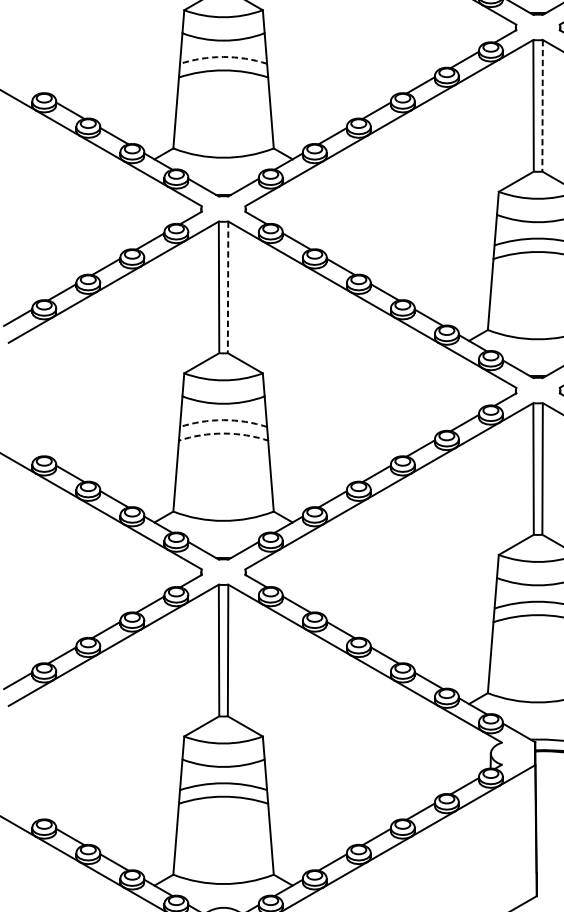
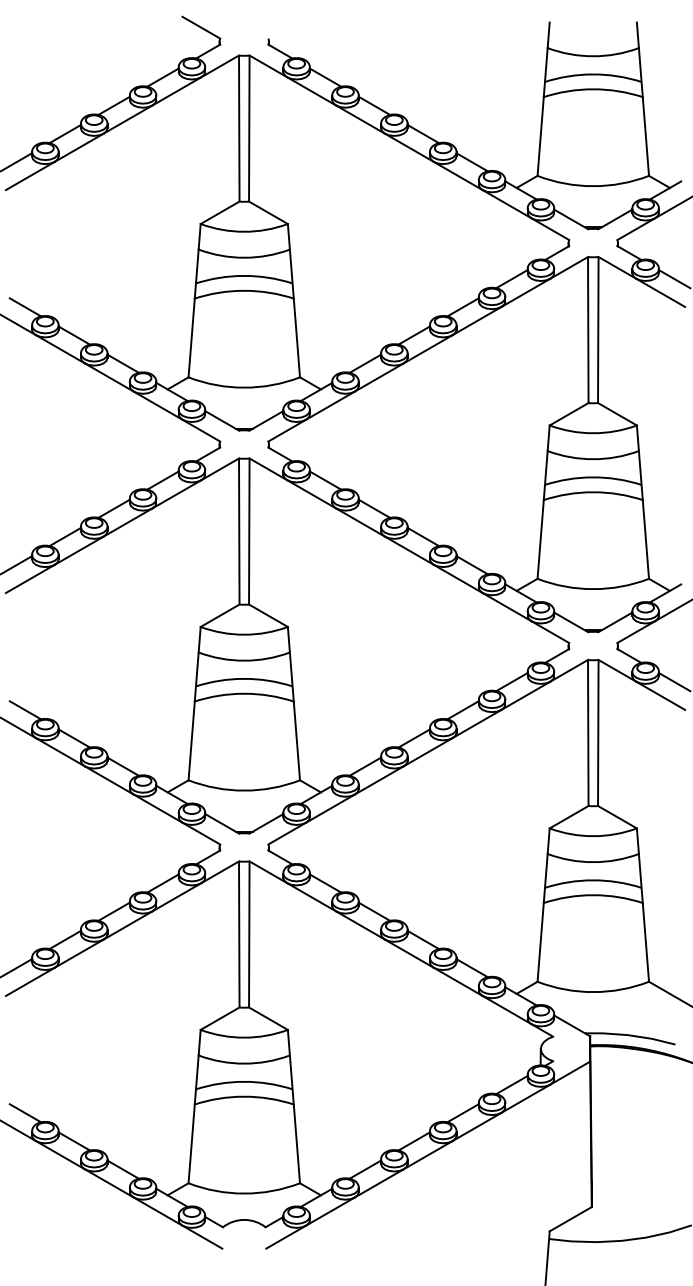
arc: (222, 56) -> (243, 275), dashed -> solid
line: (26, 85) -> (25, 307), added
line: (542, 105) -> (598, 329), dashed -> solid
line: (228, 286) -> (249, 530), dashed -> solid
arc: (222, 419) -> (243, 678), dashed -> solid
arc: (223, 433) -> (244, 693), dashed -> solid
line: (26, 448) -> (25, 710), added
line: (26, 811) -> (25, 1113), added

